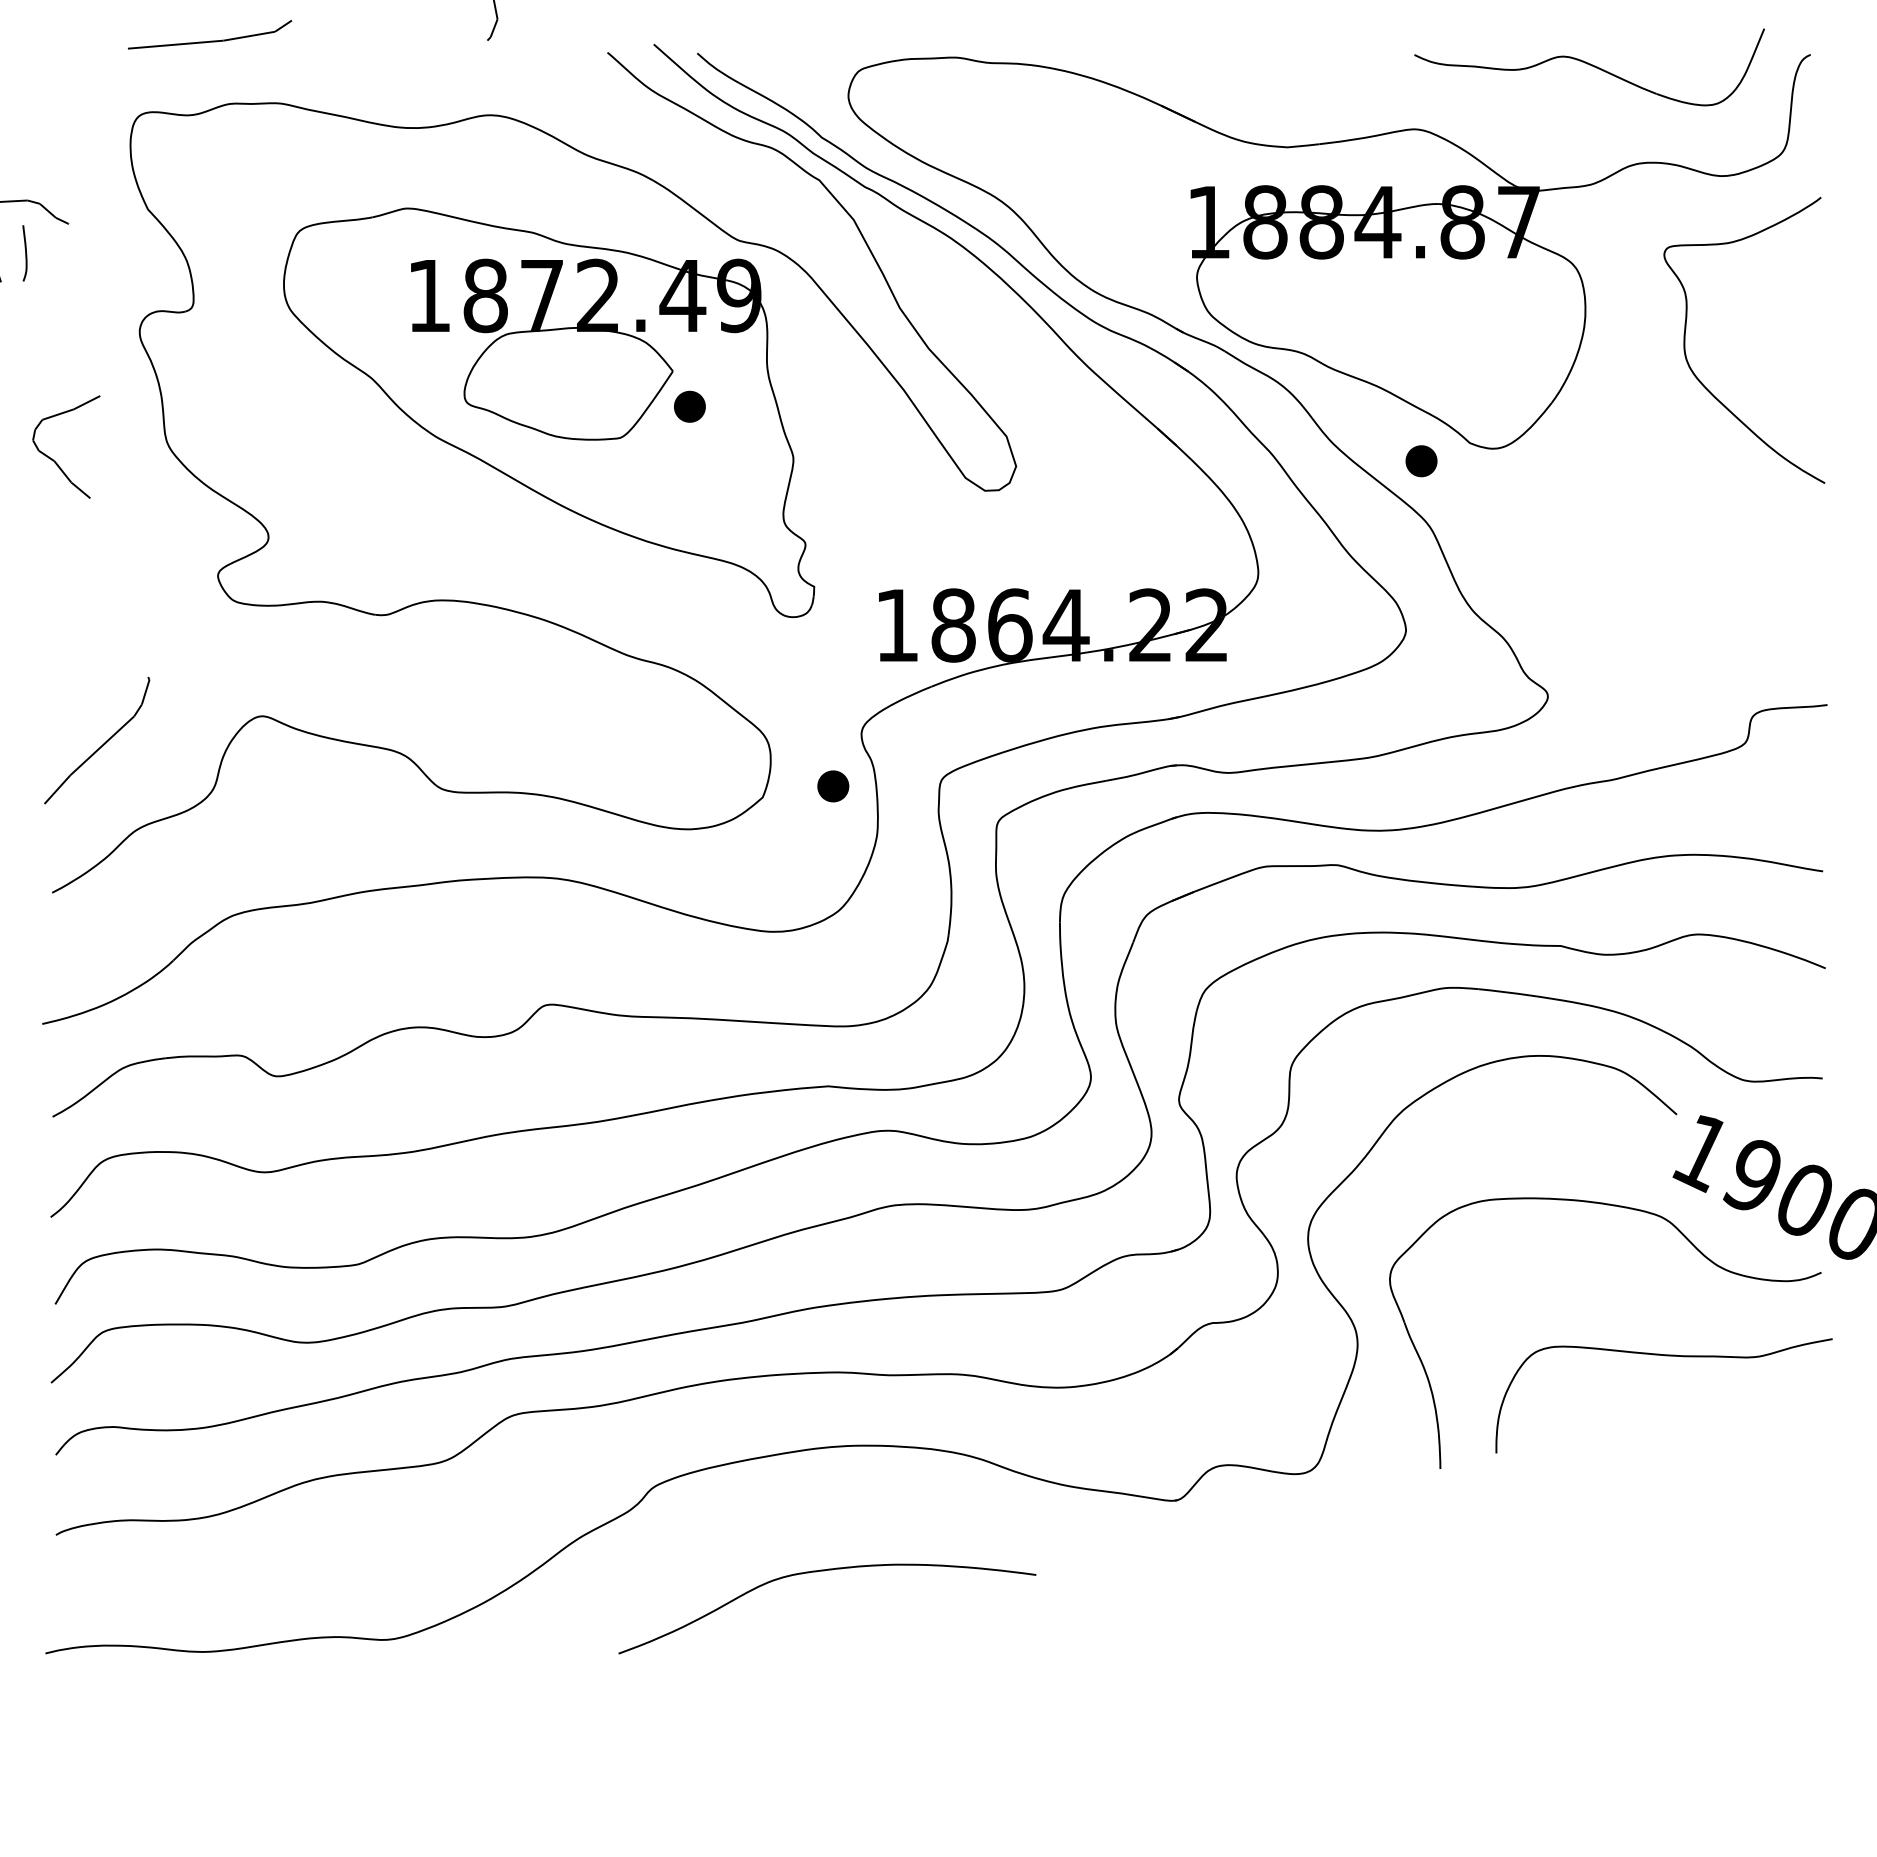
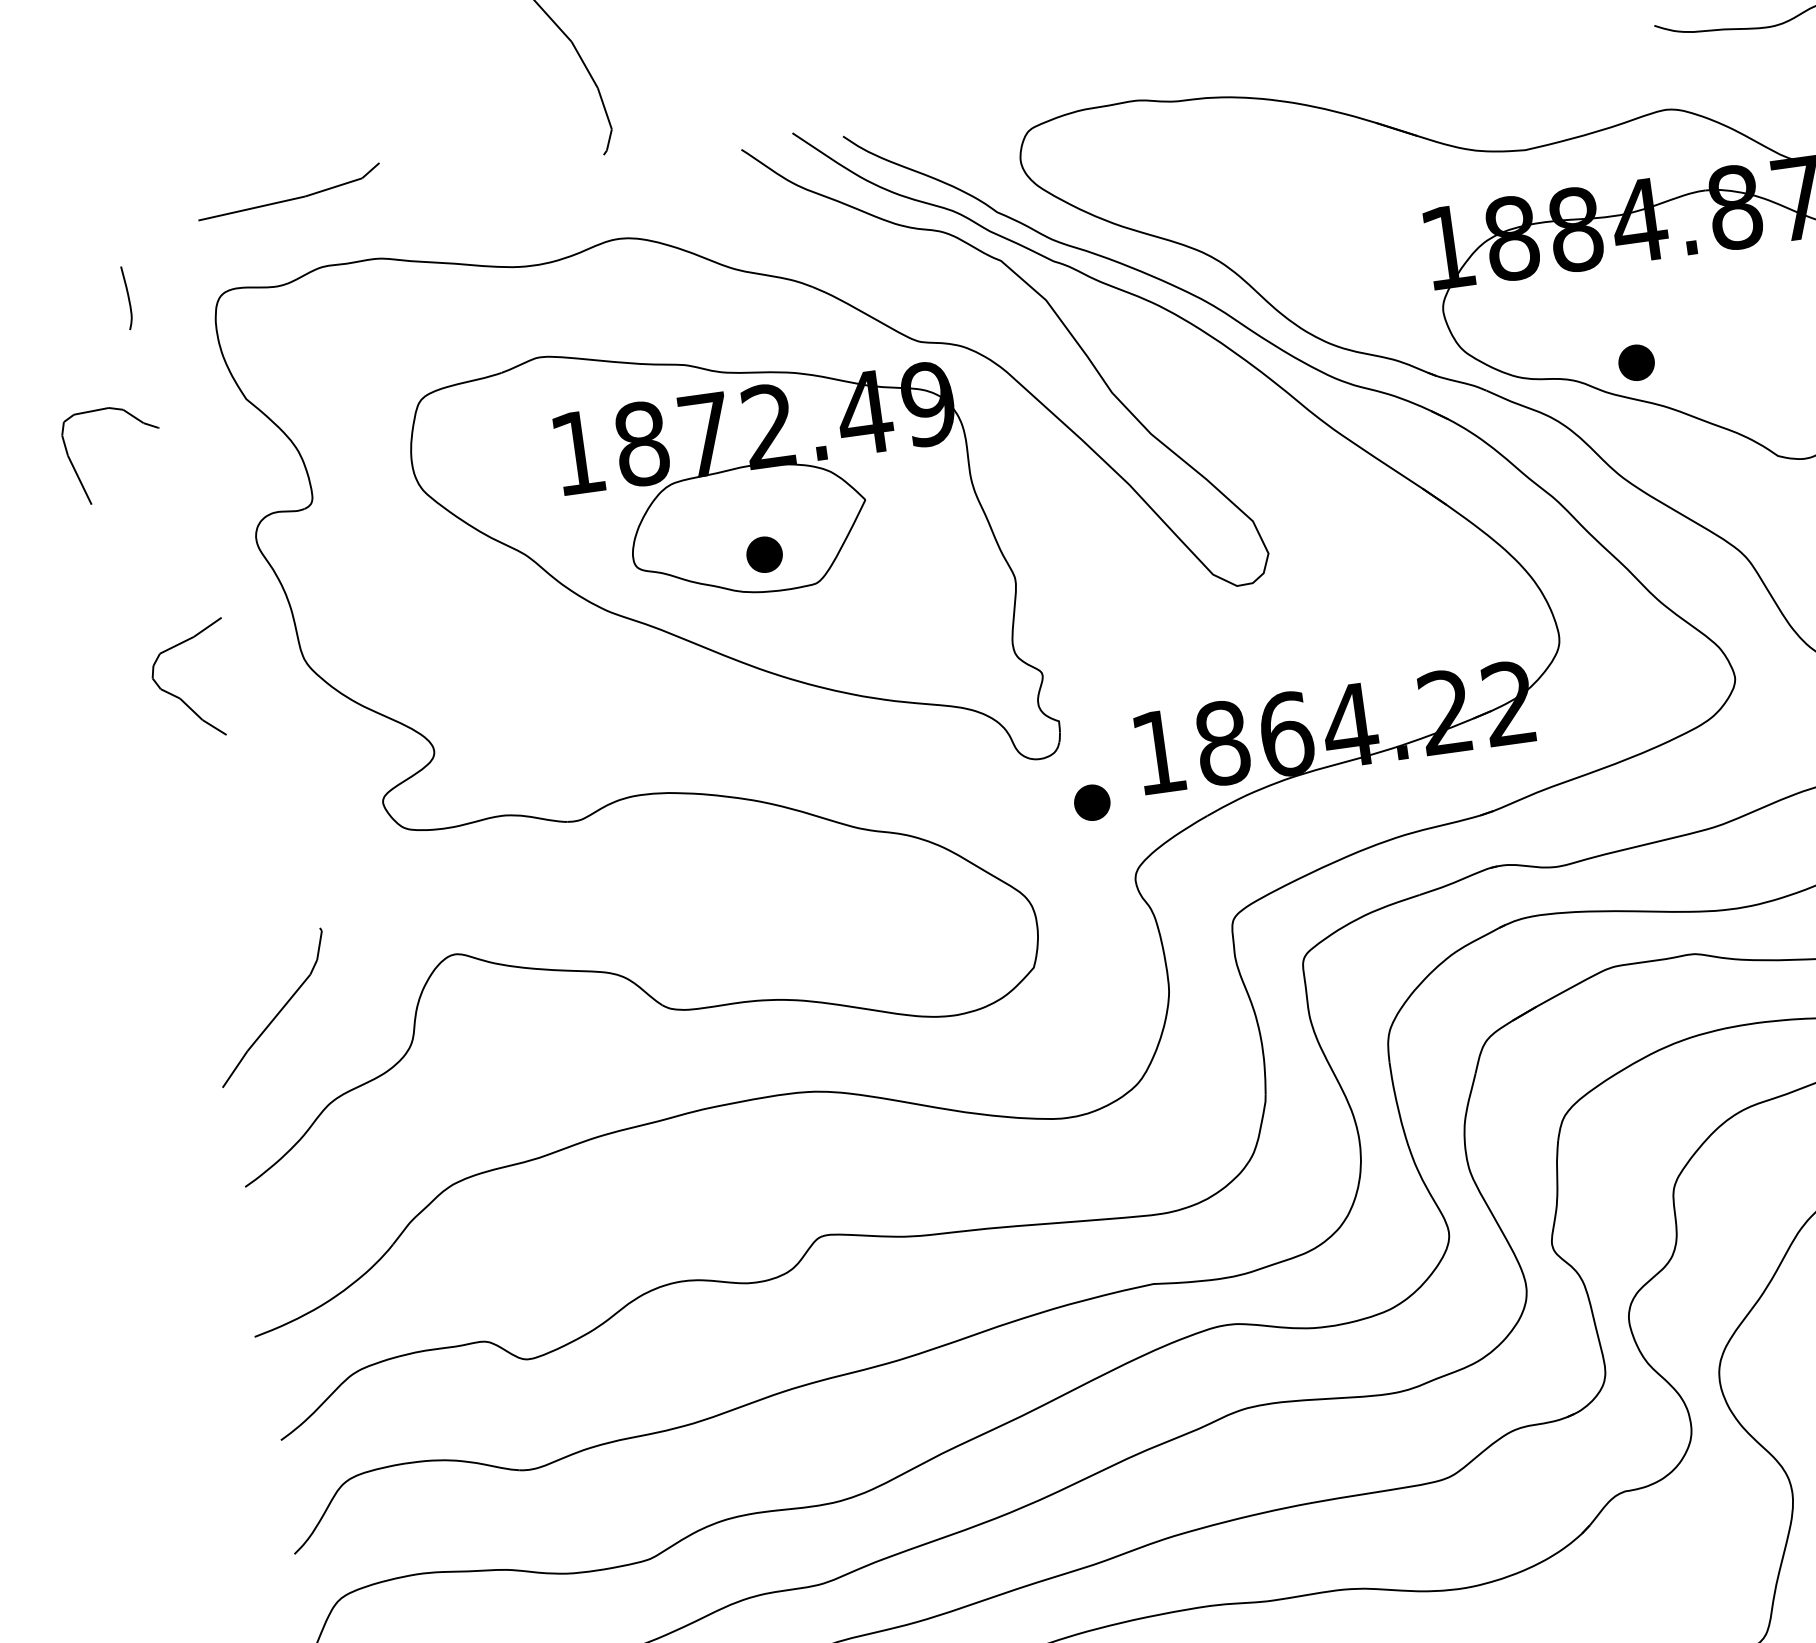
curve: (25, 253) -> (128, 298), moved
part: (689, 406) -> (764, 554), moved
part: (1421, 461) -> (1636, 363), moved
part: (833, 786) -> (1092, 802), moved

